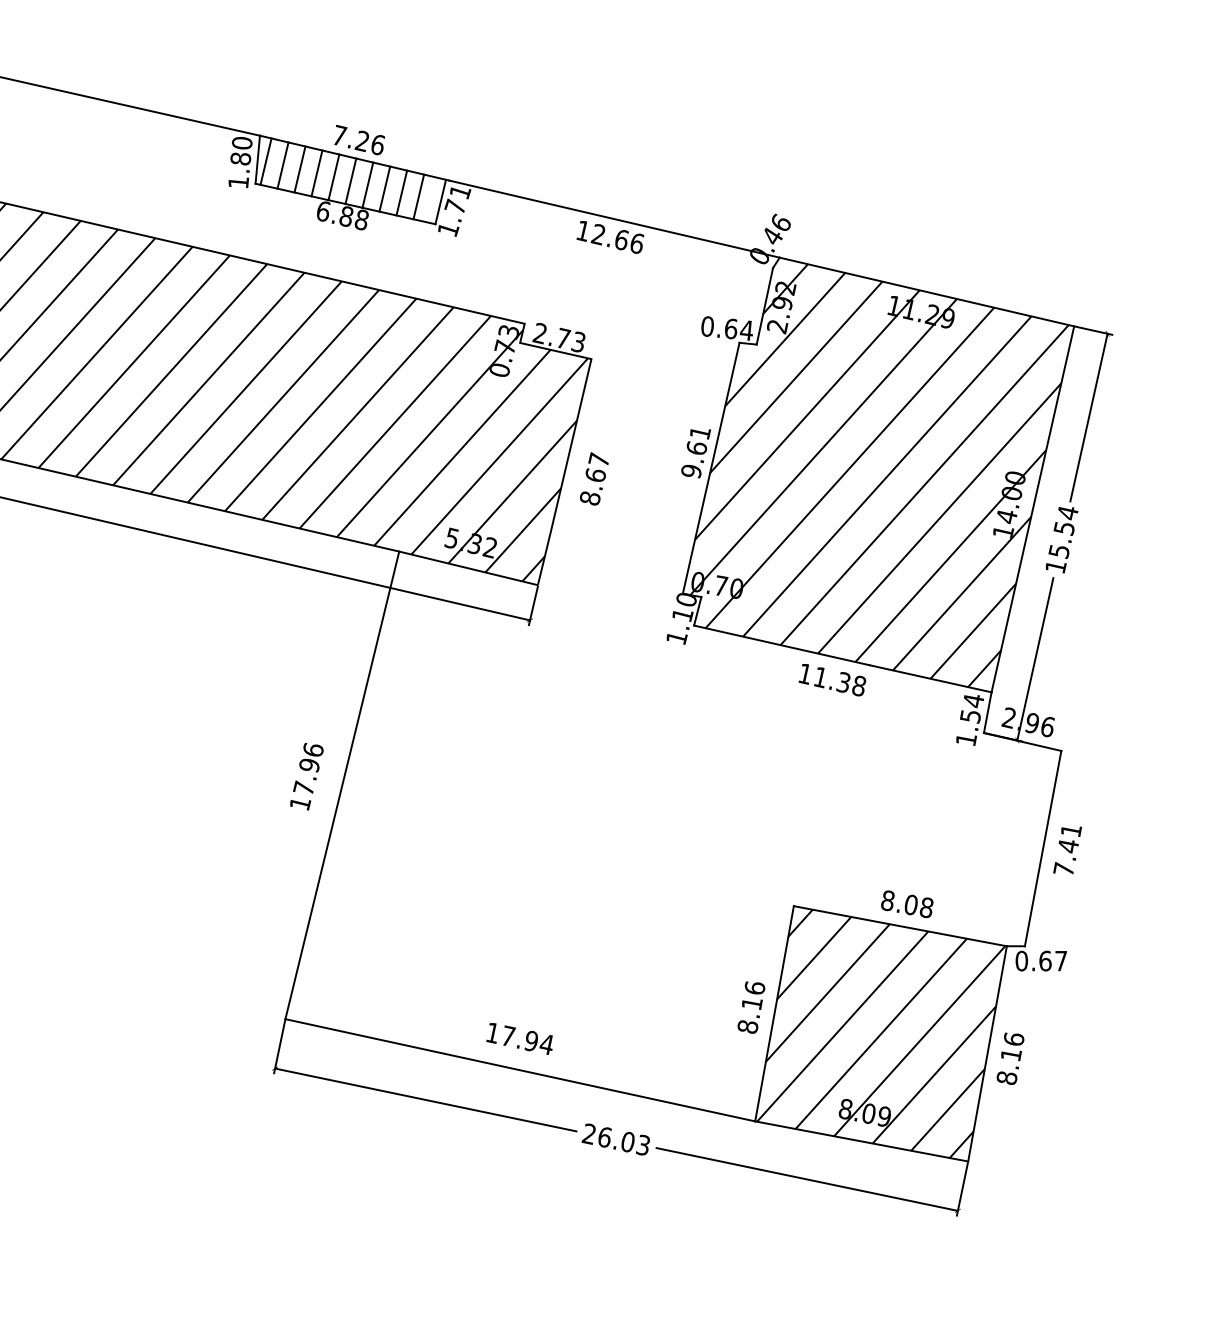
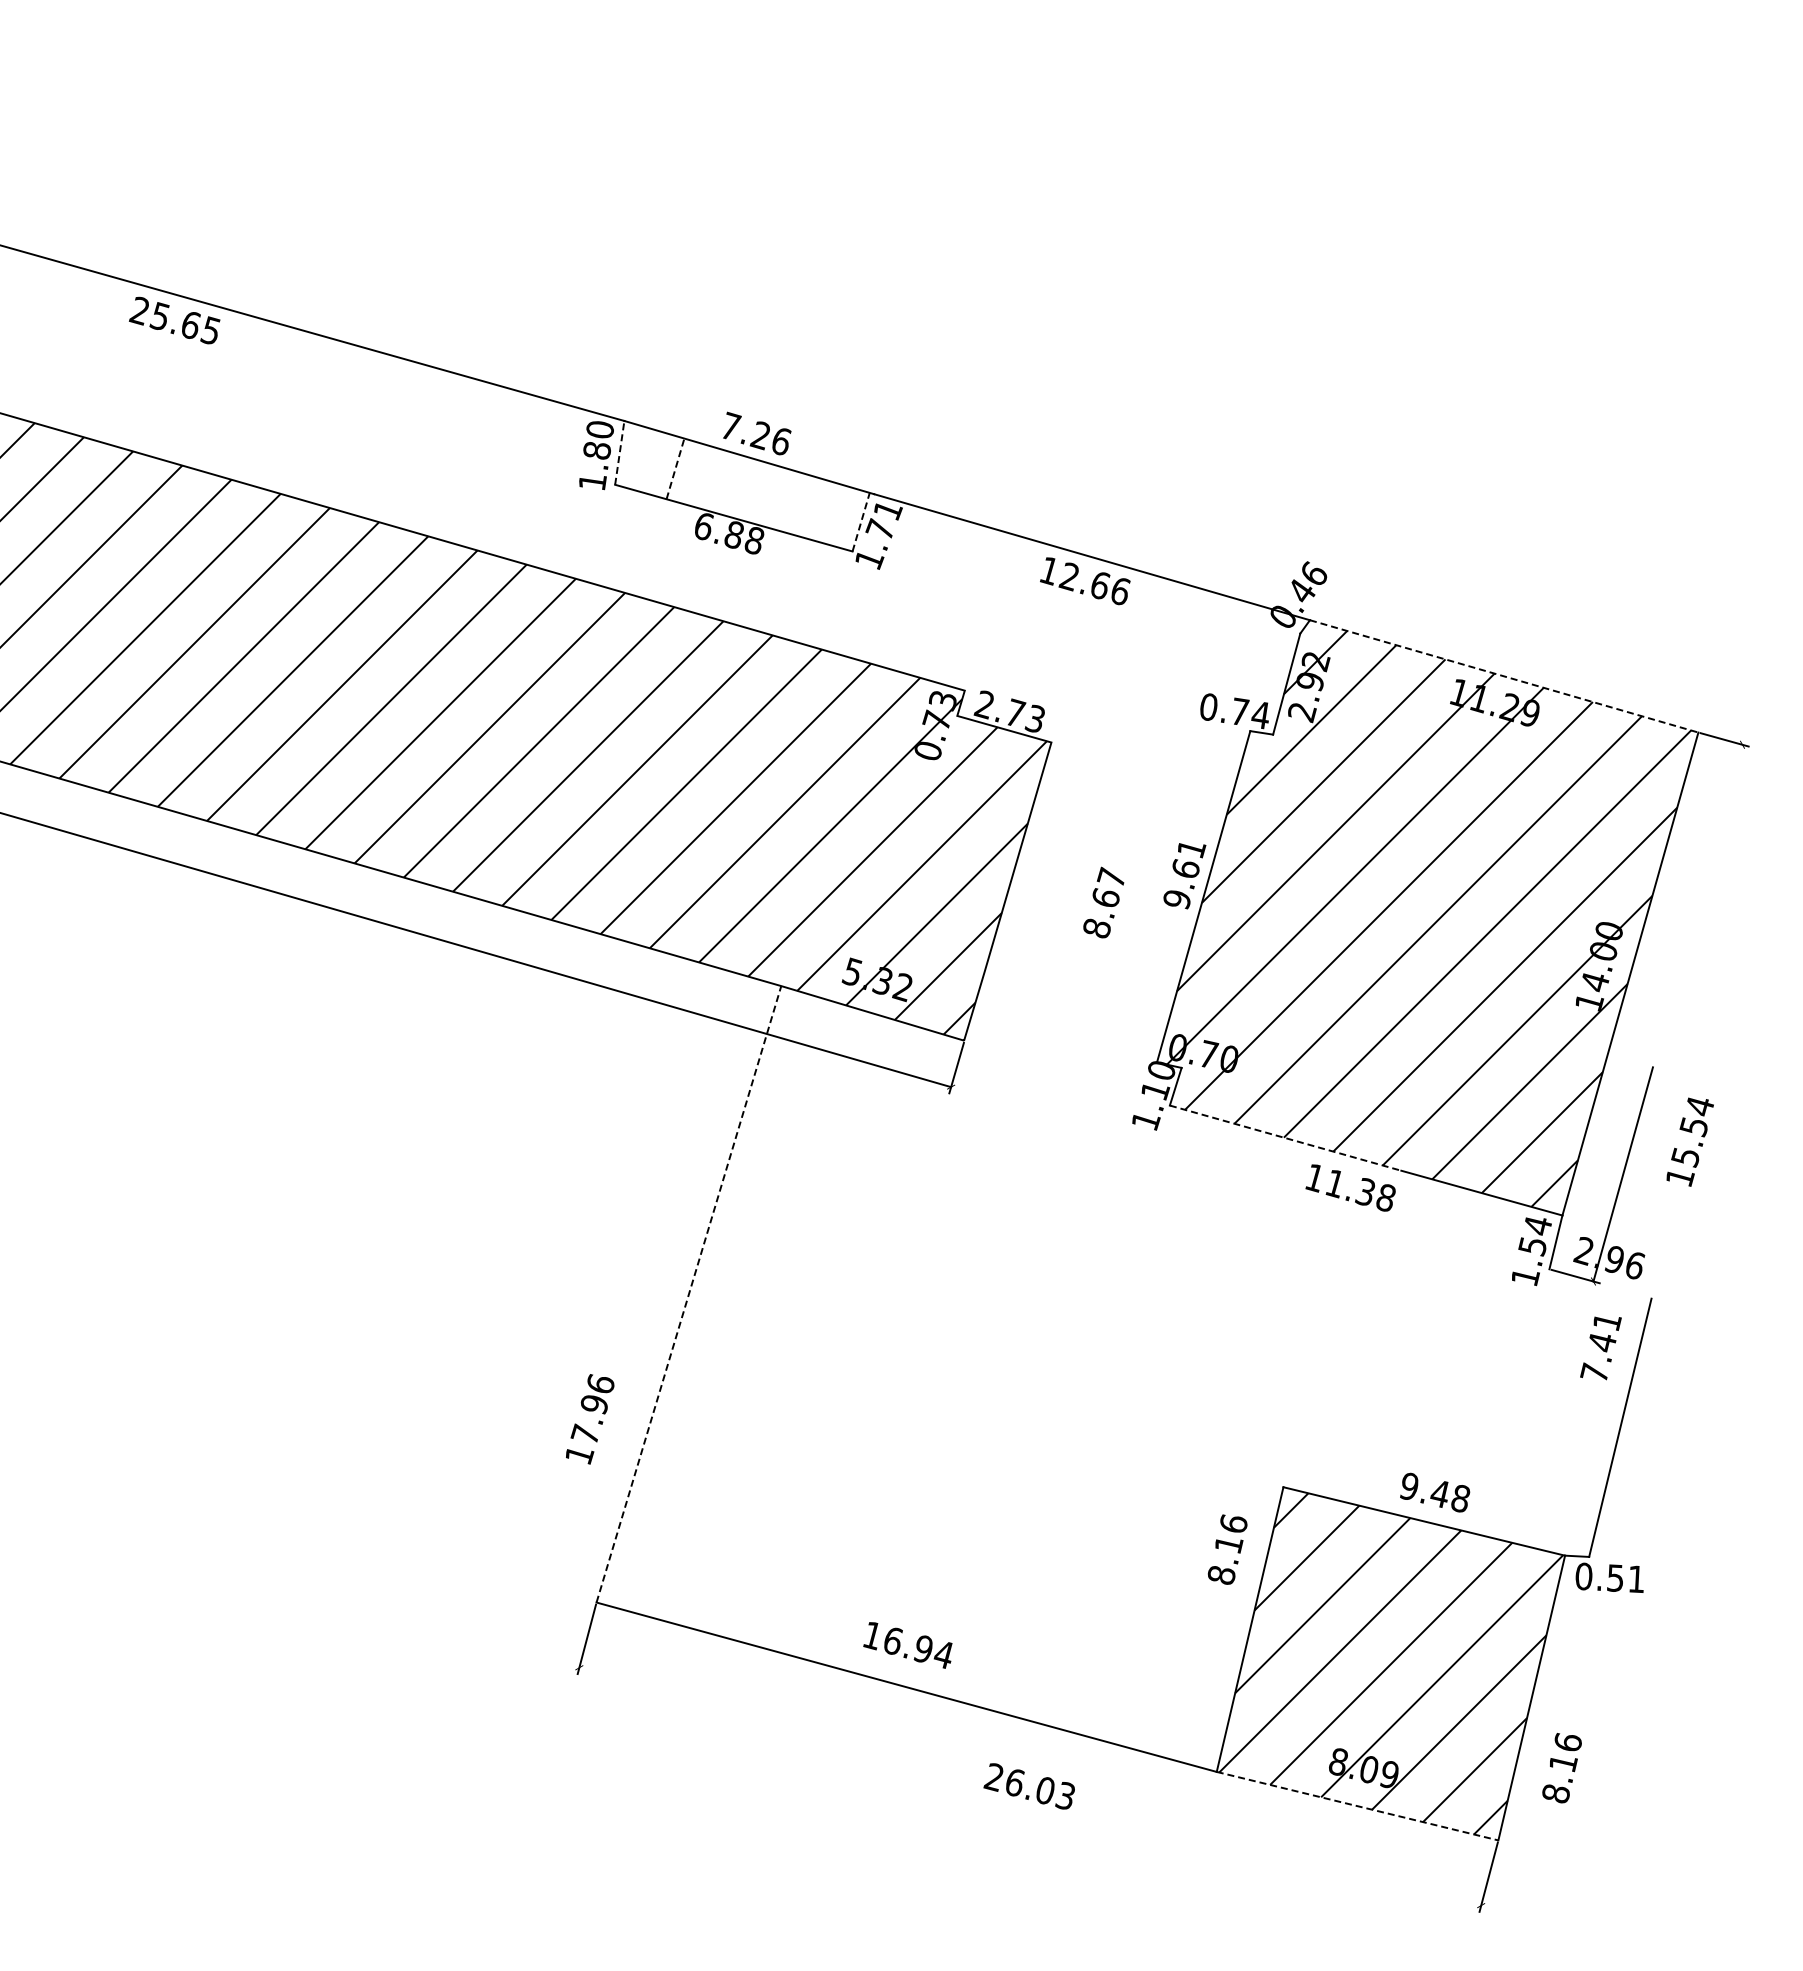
line: (257, 159) -> (619, 452), solid -> dashed
line: (265, 161) -> (630, 455), removed
line: (283, 165) -> (653, 462), removed
line: (299, 169) -> (675, 468), solid -> dashed
line: (316, 173) -> (697, 475), removed
line: (334, 177) -> (720, 481), removed
line: (350, 181) -> (742, 488), removed
line: (367, 185) -> (764, 494), removed
line: (384, 188) -> (787, 500), removed
line: (401, 193) -> (809, 507), removed
line: (418, 196) -> (831, 513), removed
line: (441, 202) -> (861, 522), solid -> dashed
line: (927, 292) -> (1504, 676), solid -> dashed
text: (731, 328) -> (1240, 711), 0.64 -> 0.74
line: (1088, 417) -> (1711, 855), removed
text: (594, 478) -> (1103, 902), moved
text: (1061, 539) -> (1689, 1141), moved
line: (782, 645) -> (1286, 1138), solid -> dashed
line: (1022, 741) -> (1600, 1283), removed
text: (307, 776) -> (590, 1419), moved
line: (342, 785) -> (688, 1294), solid -> dashed
text: (1067, 850) -> (1600, 1348), moved
text: (899, 903) -> (1424, 1490), 8.08 -> 9.48
text: (1052, 960) -> (1625, 1578), 0.67 -> 0.51
text: (751, 1007) -> (1227, 1549), moved
text: (508, 1035) -> (893, 1640), 17.94 -> 16.94
text: (1010, 1059) -> (1561, 1768), moved
line: (425, 1099) -> (778, 1719), removed
line: (861, 1141) -> (1357, 1806), solid -> dashed
line: (807, 1178) -> (1282, 1852), removed

